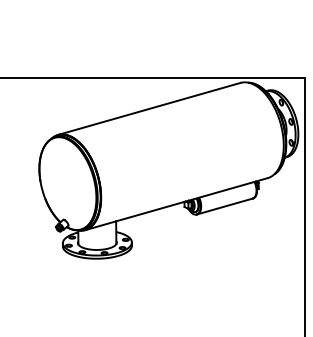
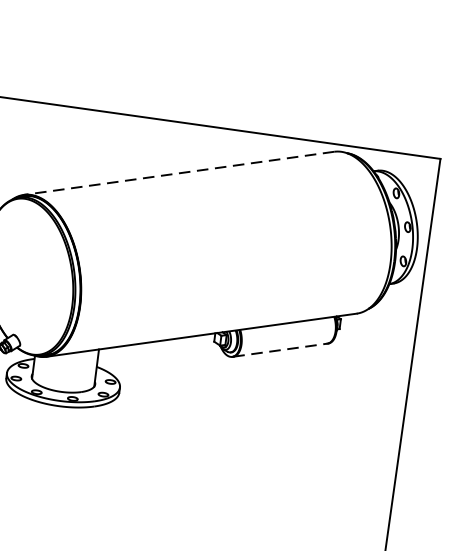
line: (149, 108) -> (179, 172), solid -> dashed
line: (224, 206) -> (279, 350), solid -> dashed

